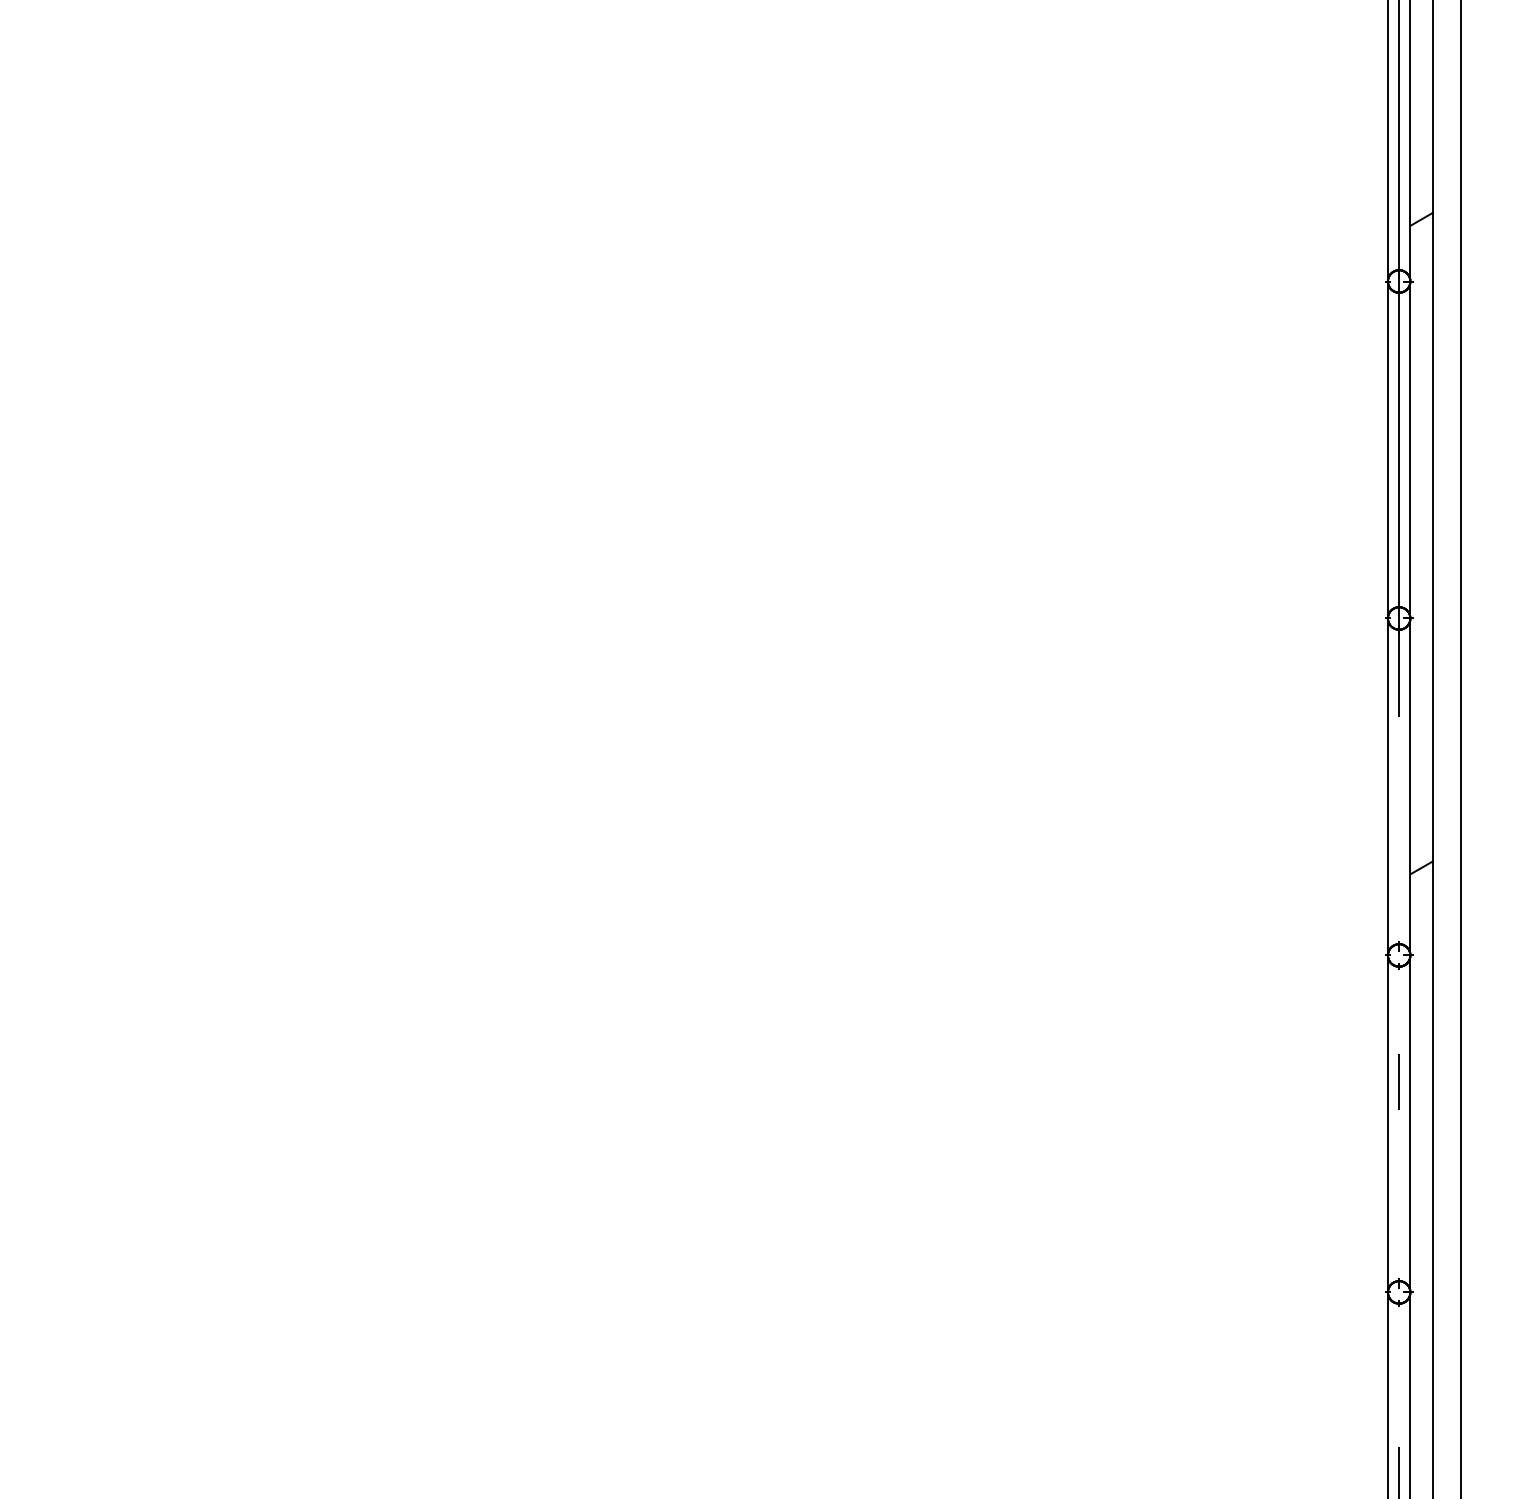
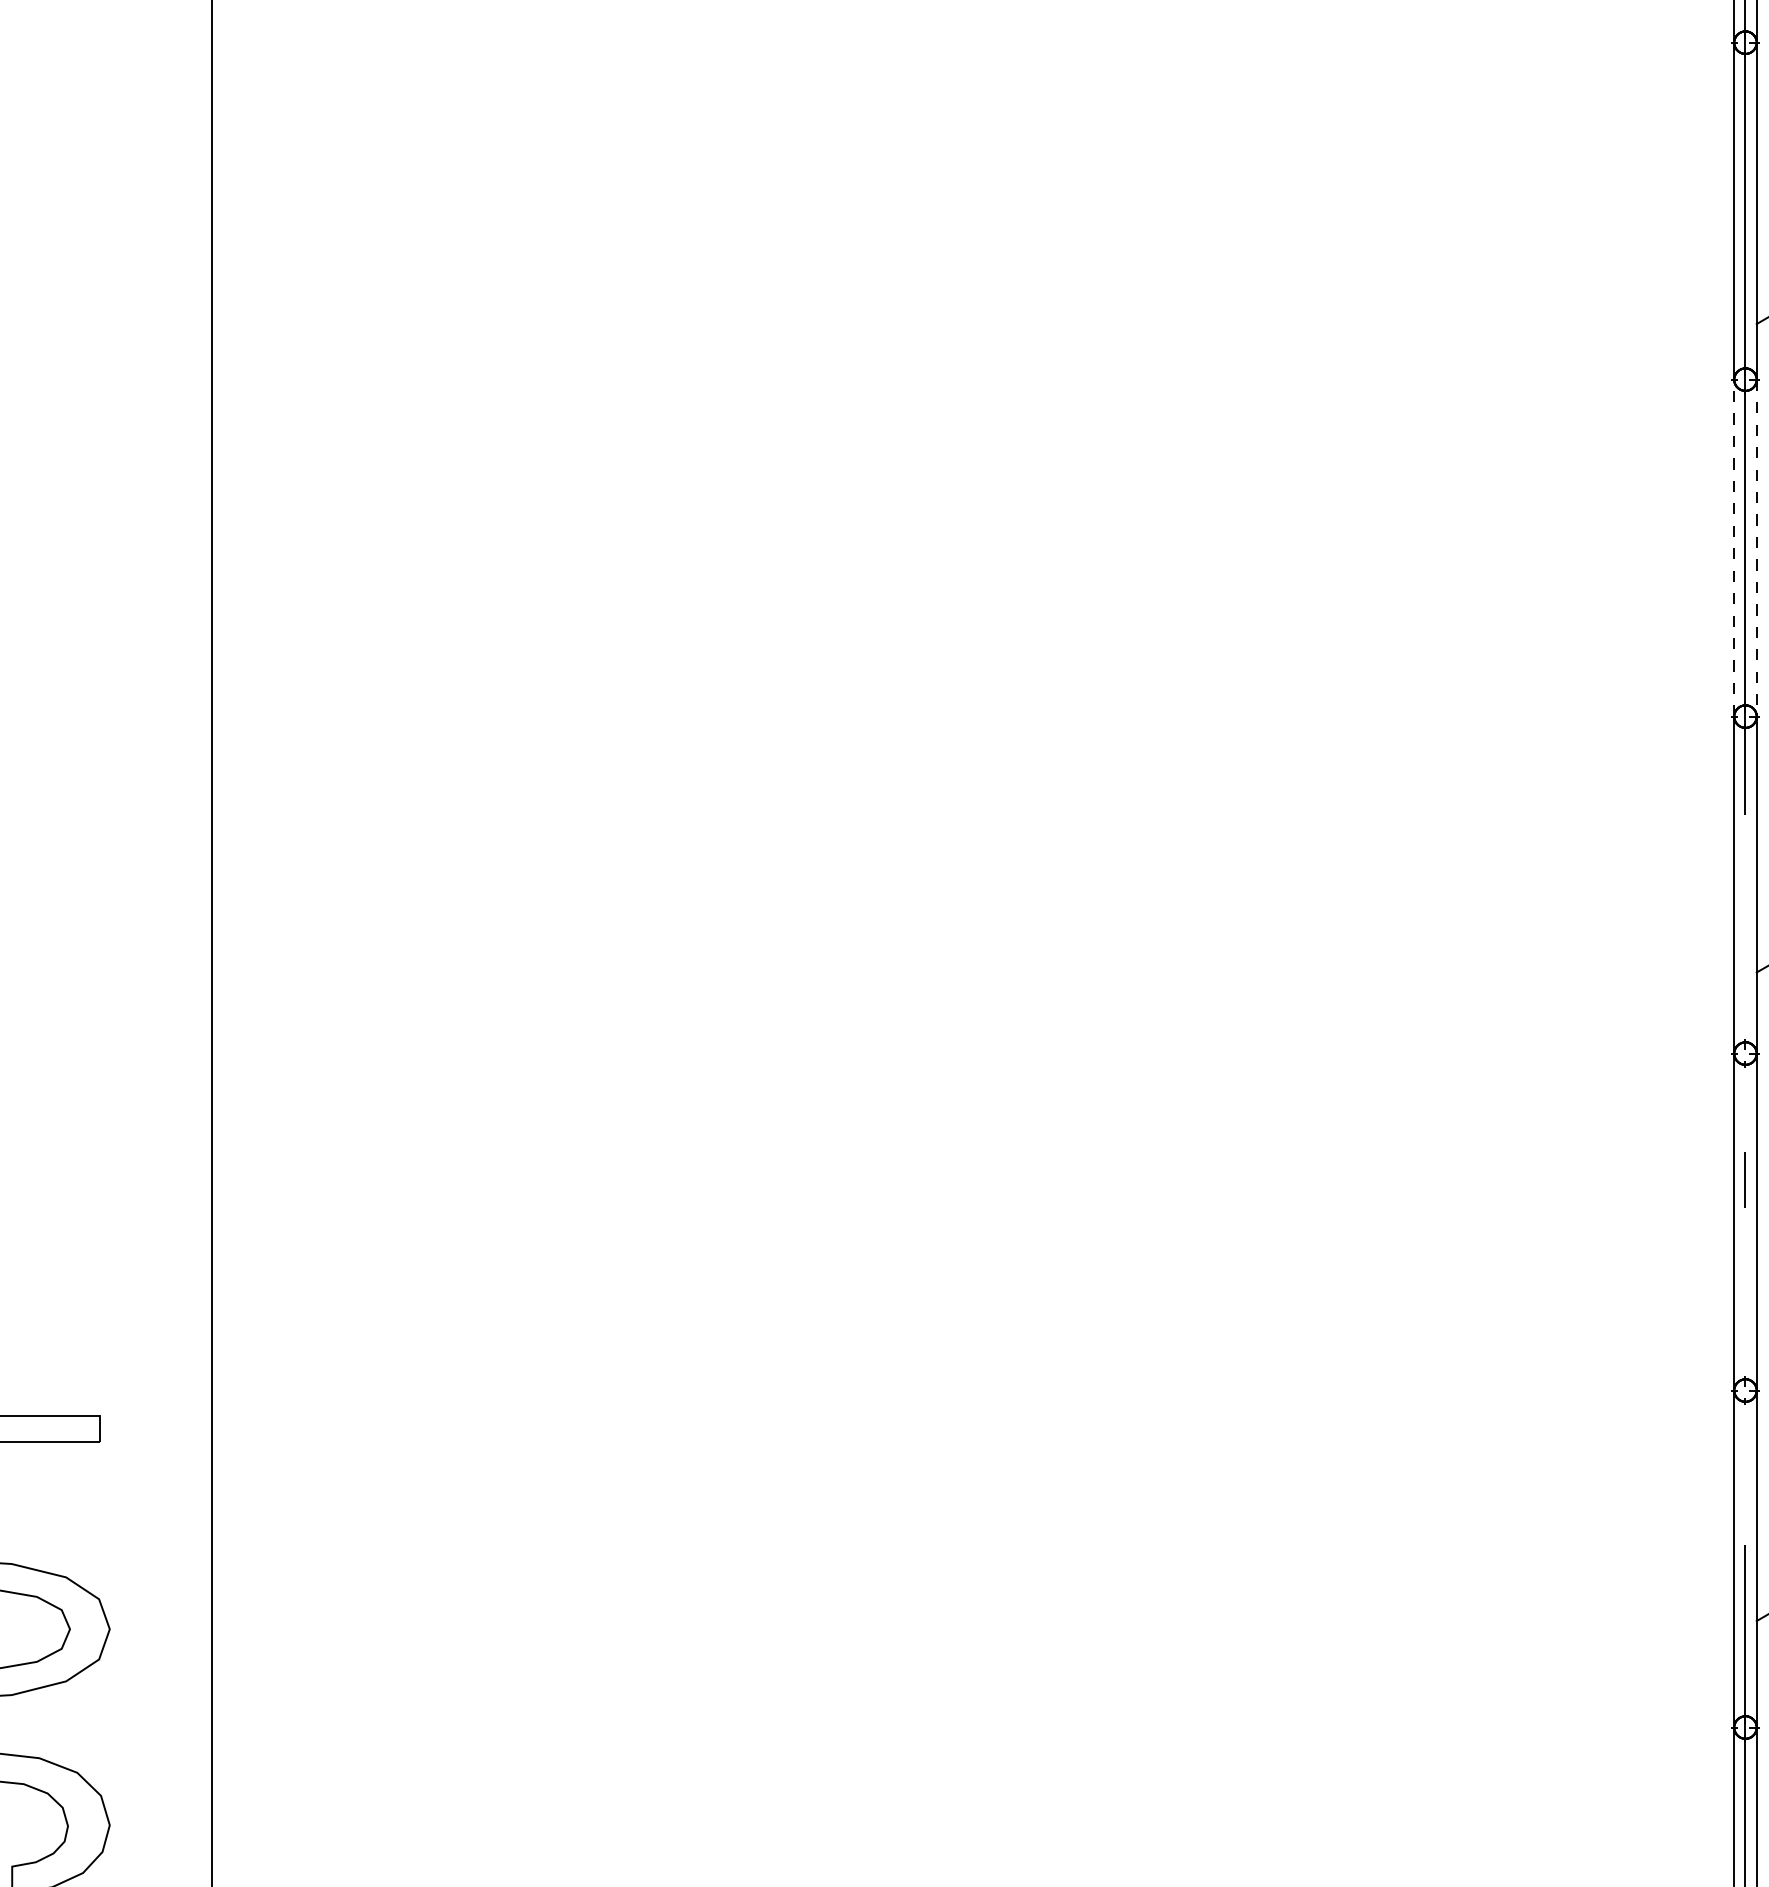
line: (1388, 449) -> (1734, 547), solid -> dashed
line: (1410, 450) -> (1756, 548), solid -> dashed

